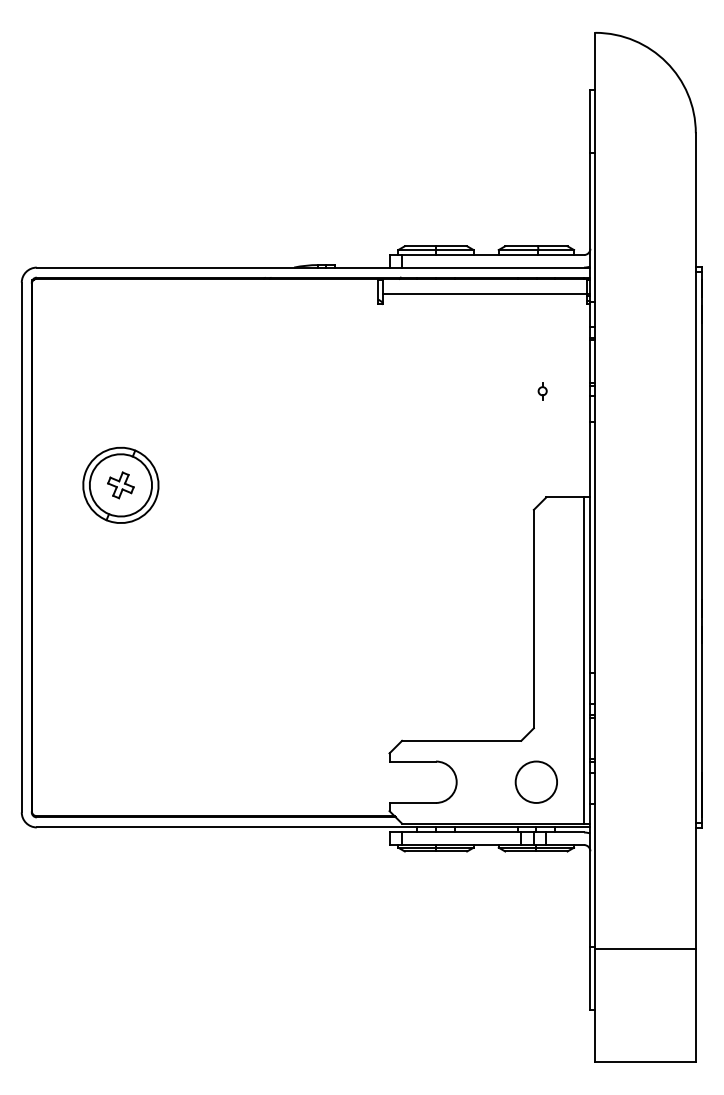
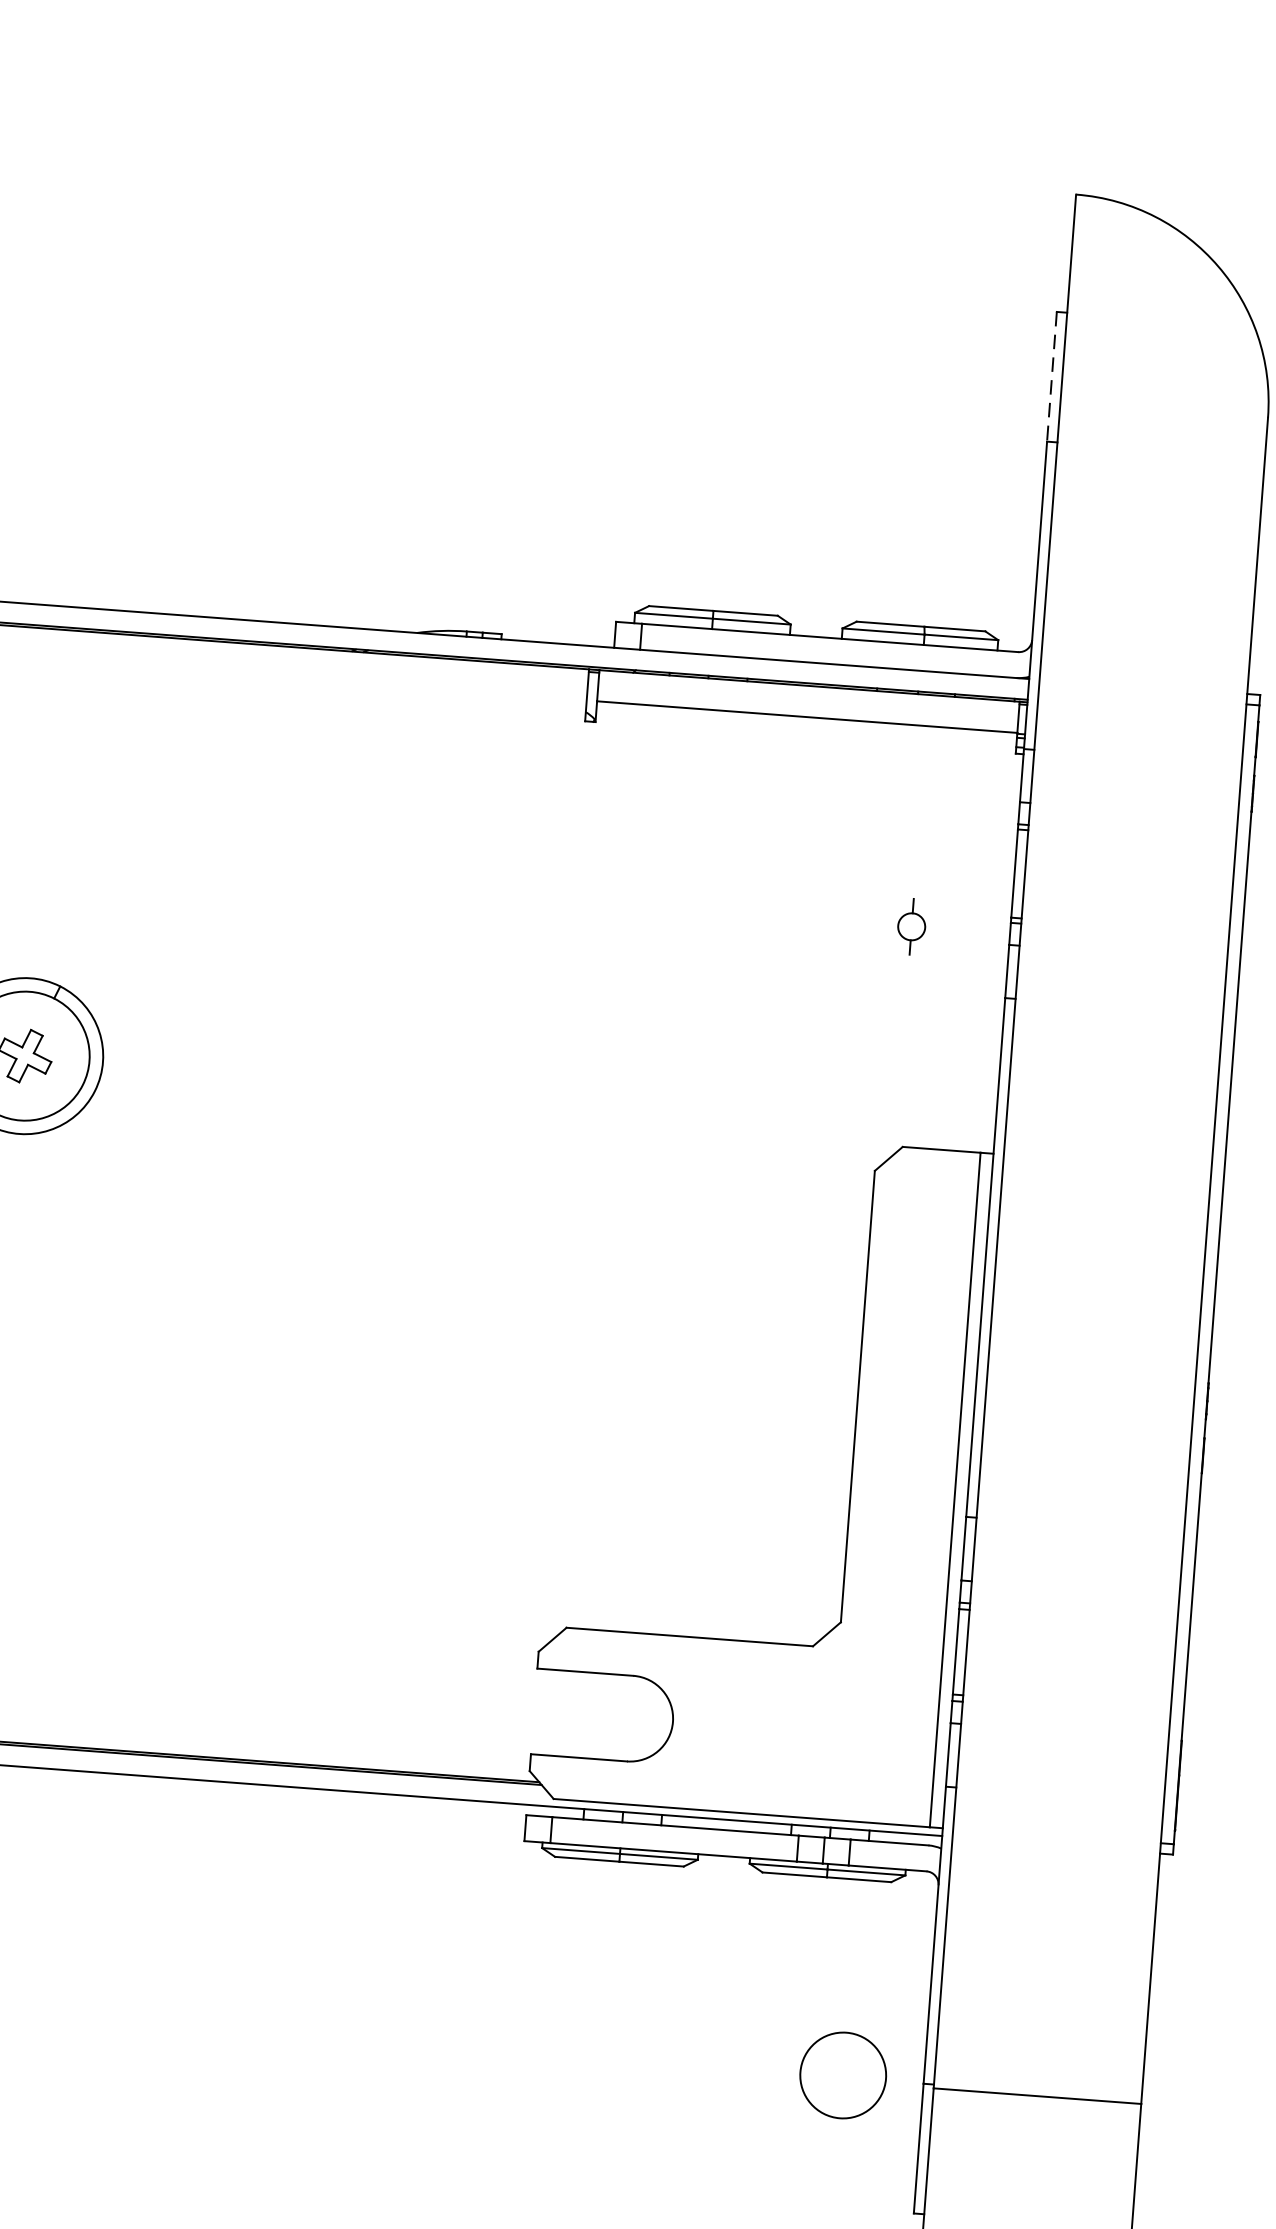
line: (590, 121) -> (1052, 377), solid -> dashed
part: (542, 391) -> (911, 927), size x1.6
circle: (535, 781) -> (841, 2073), moved

